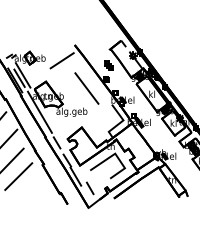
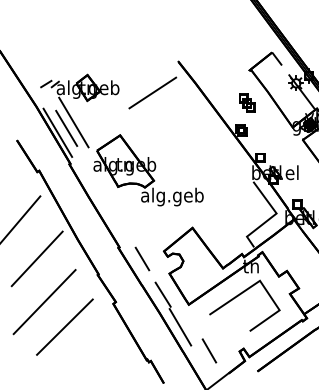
line: (86, 88) -> (201, 149), removed
line: (39, 111) -> (106, 195), removed

